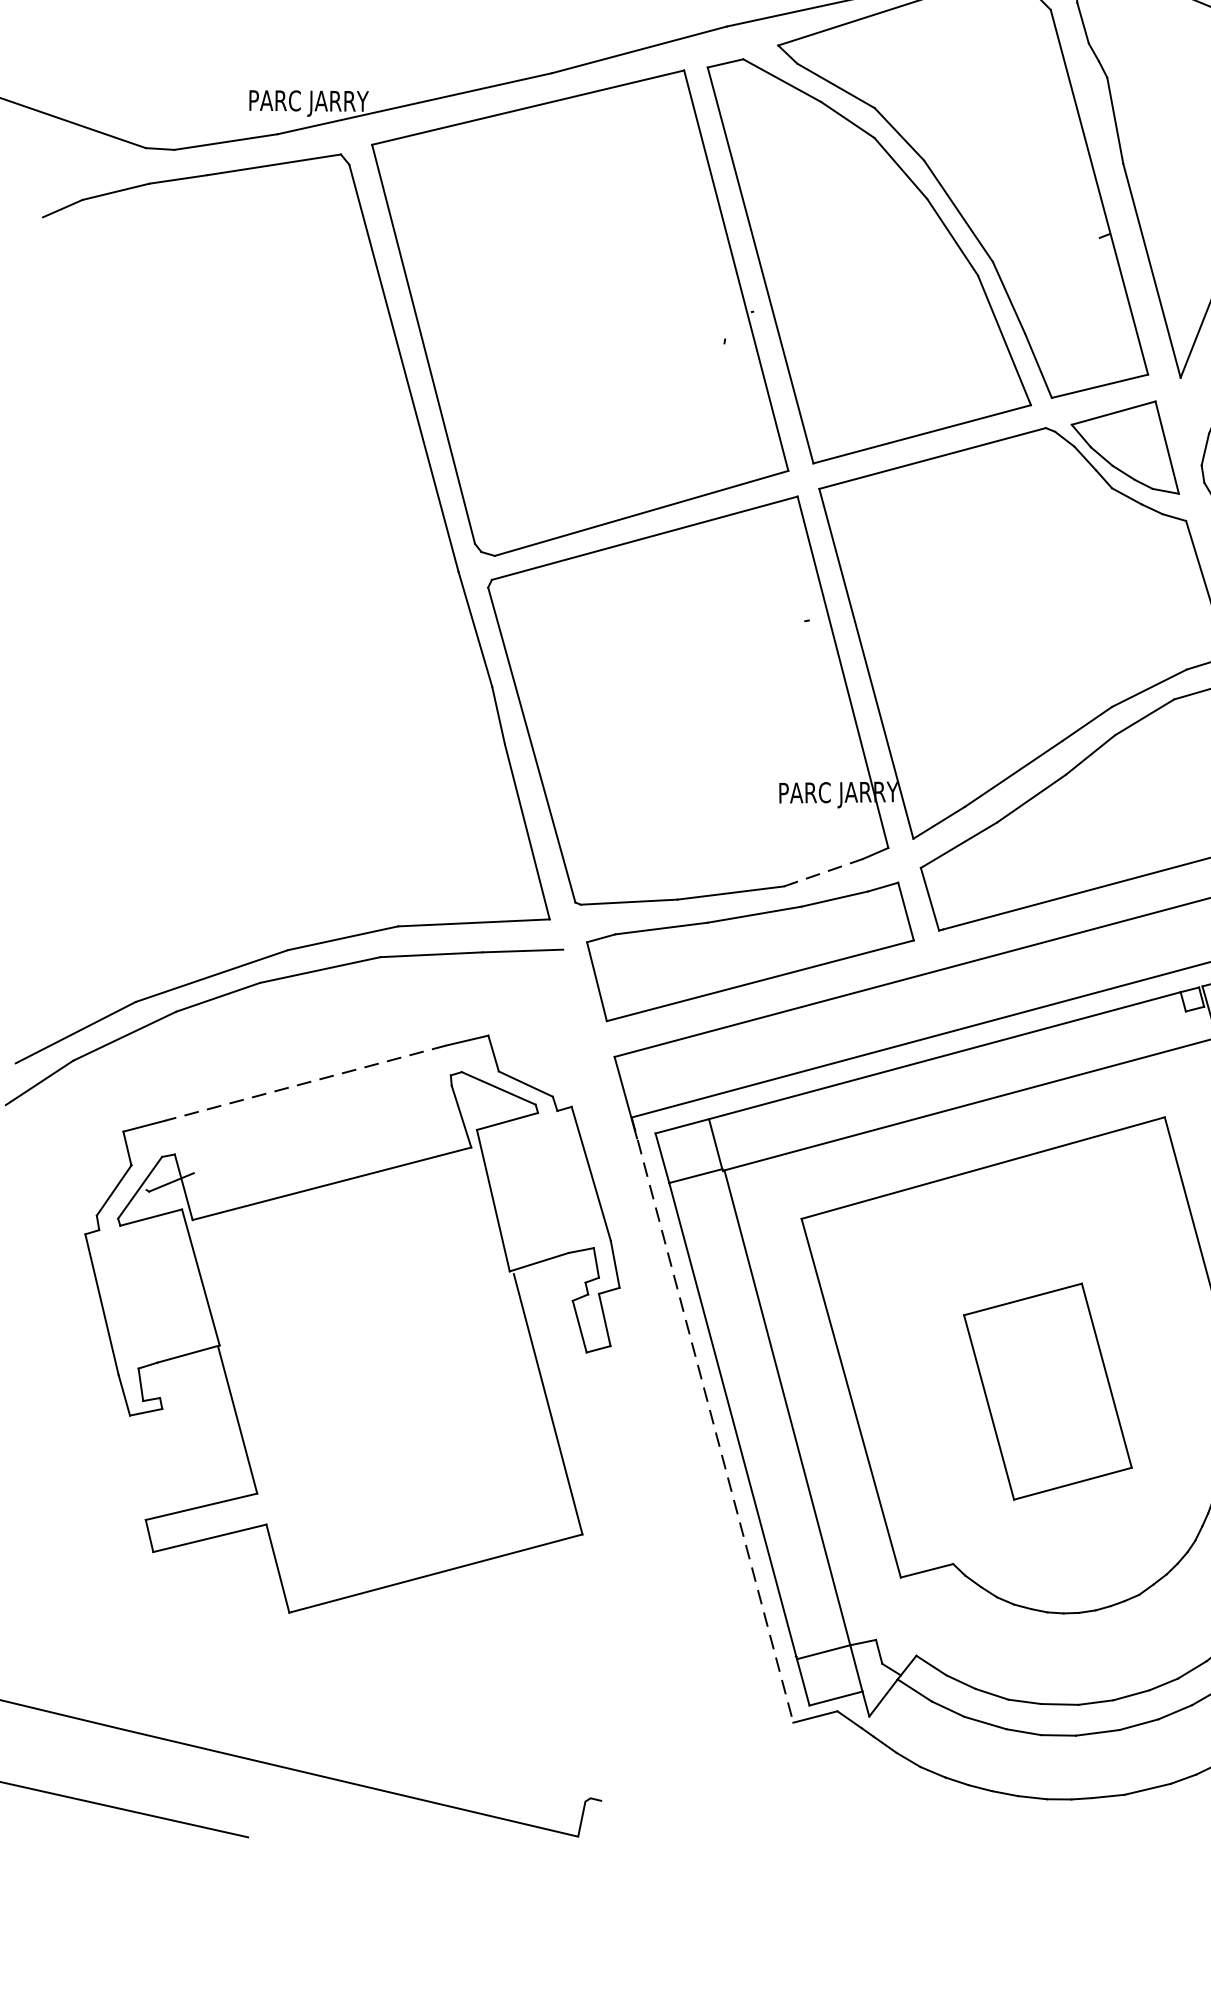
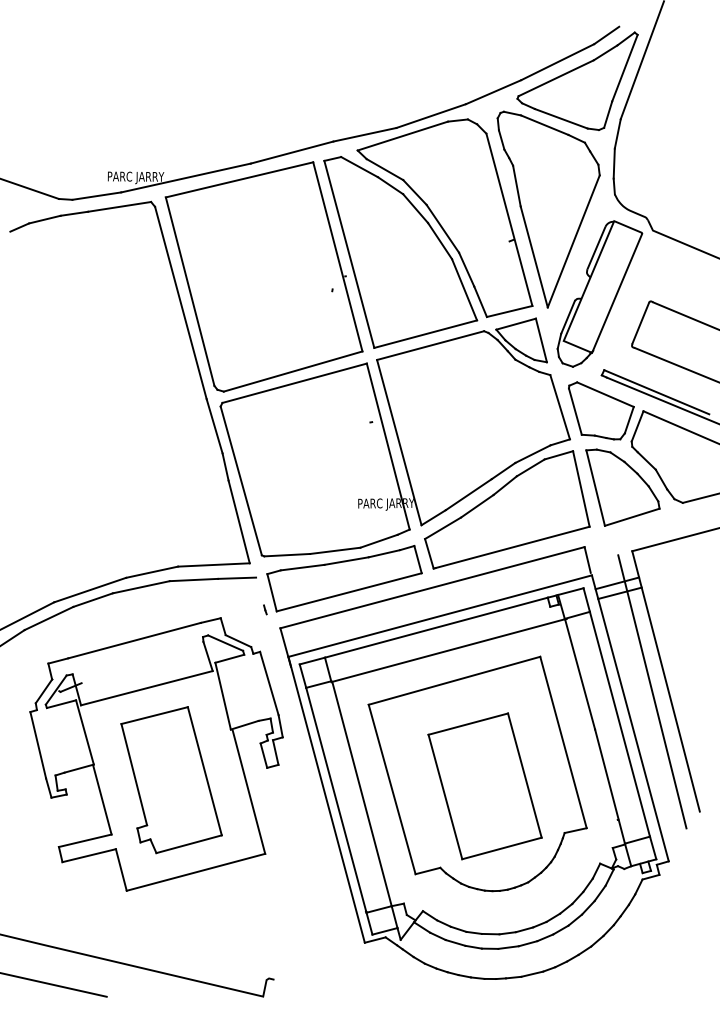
line: (824, 873) -> (379, 541), dashed -> solid
part: (583, 1017) -> (265, 609), added
line: (305, 1082) -> (134, 640), dashed -> solid
part: (384, 1379) -> (171, 780), added
part: (1046, 1391) -> (484, 786), size x1.43
line: (712, 1419) -> (326, 799), dashed -> solid

